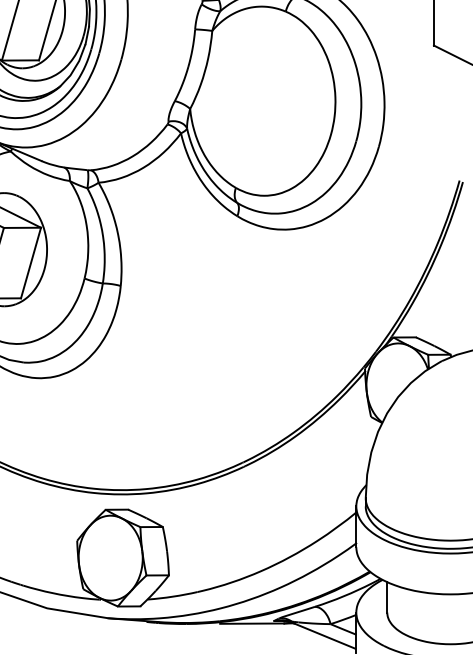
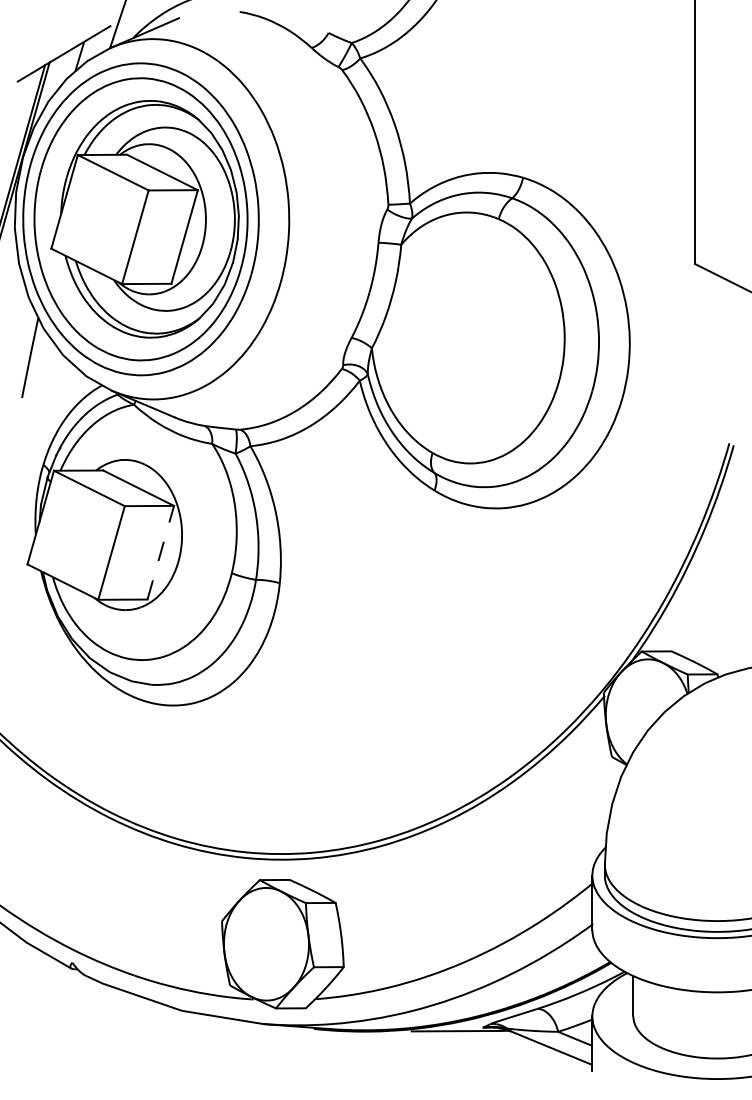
line: (30, 262) -> (160, 552), solid -> dashed

